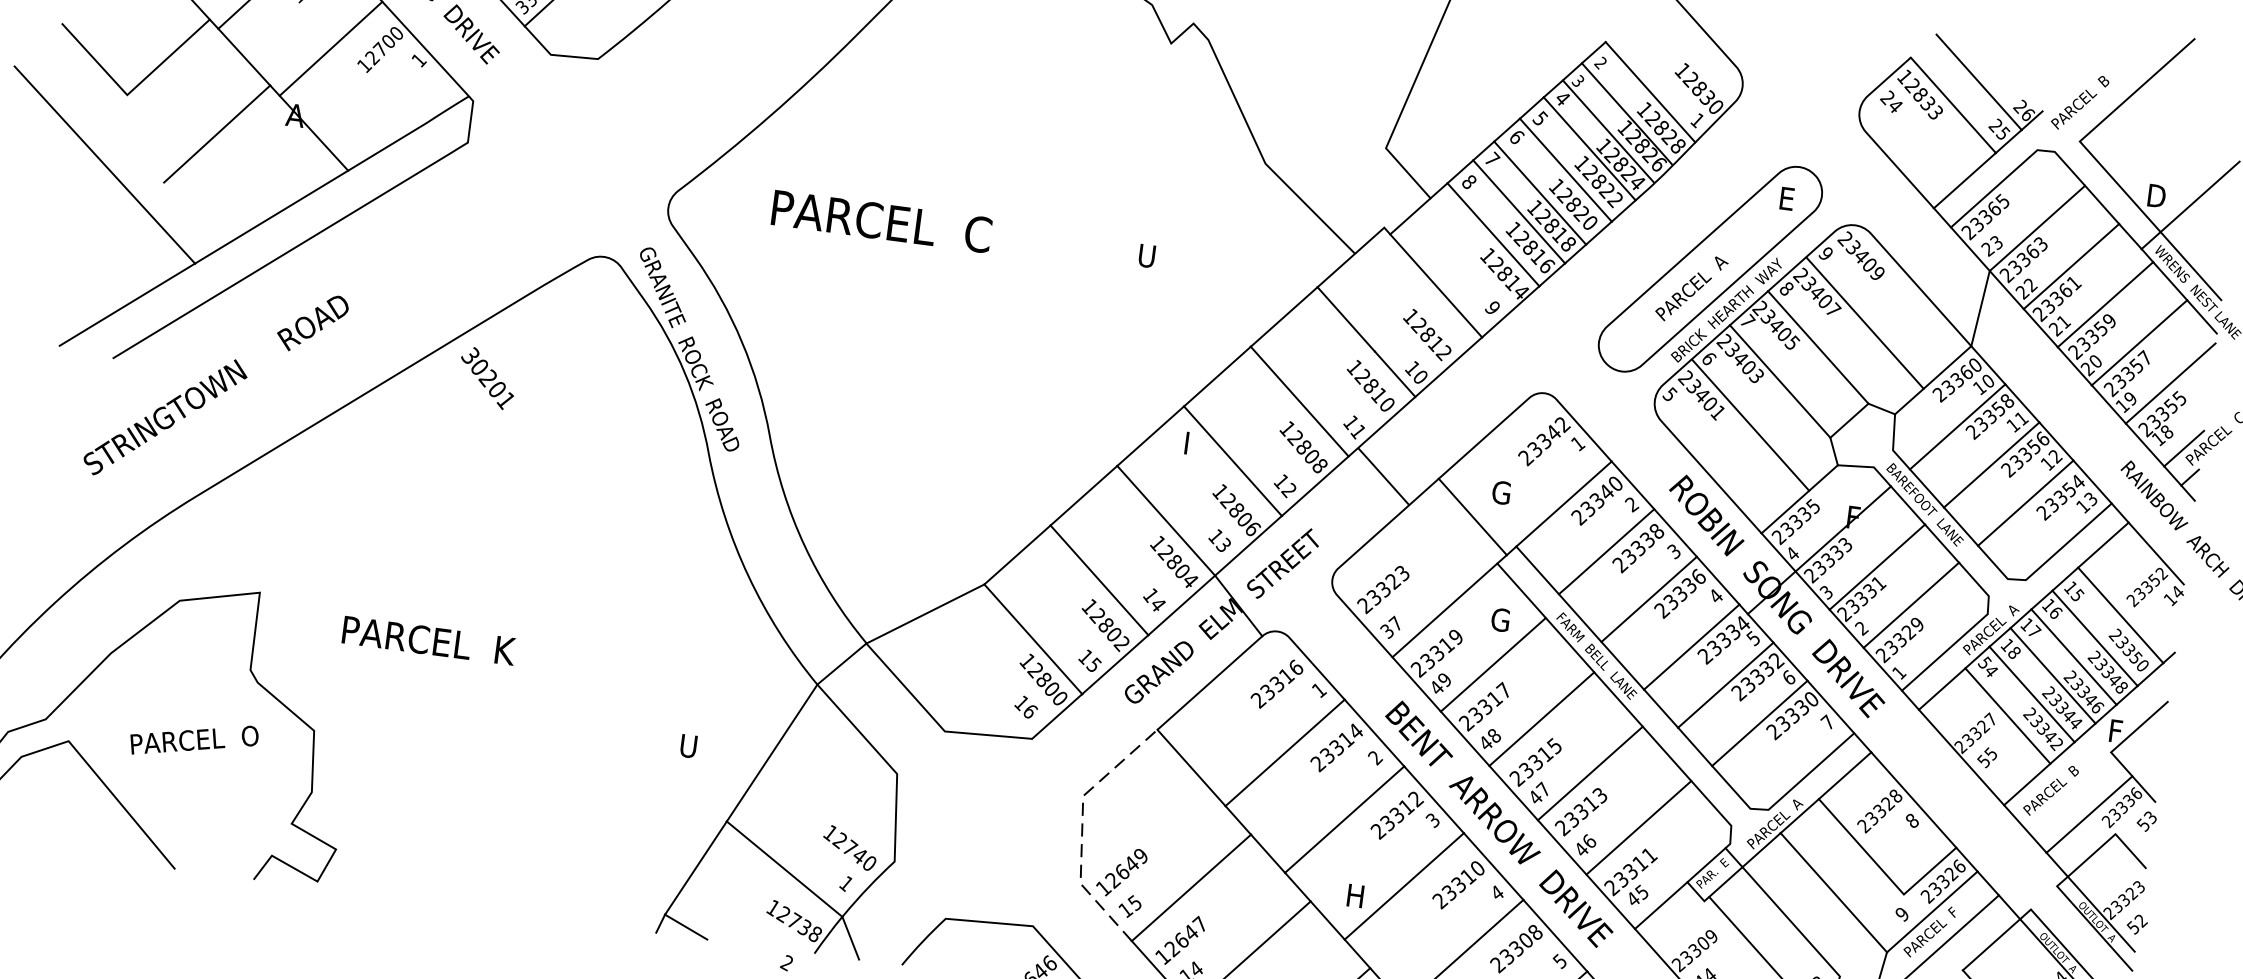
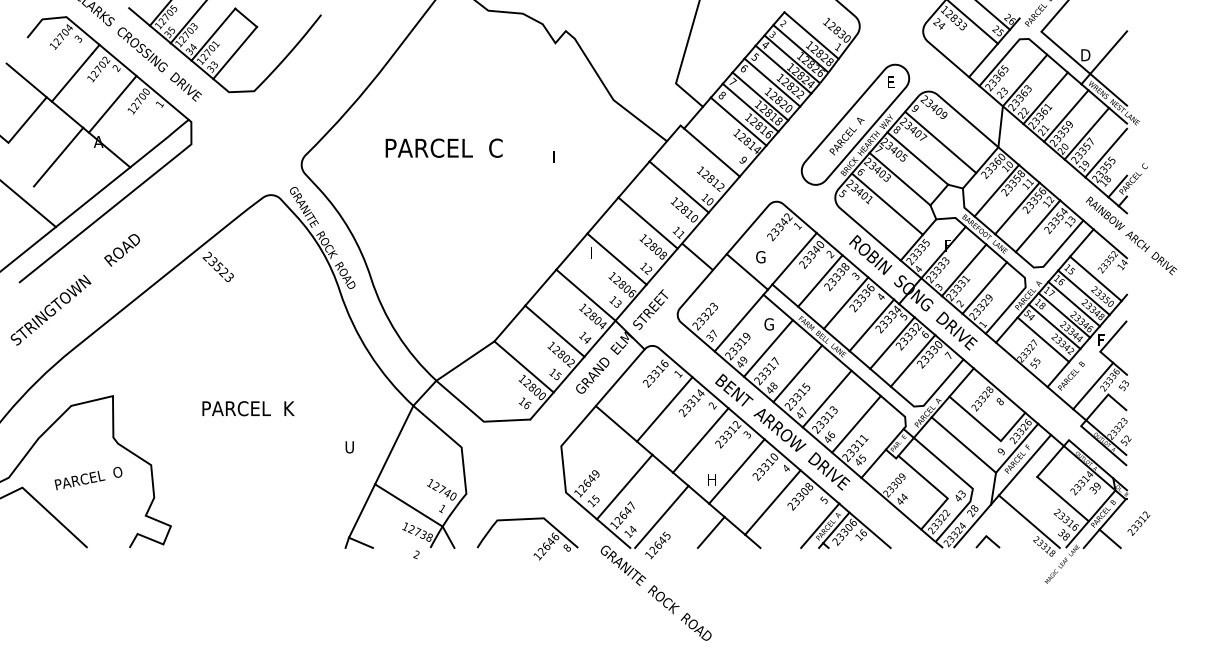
text: (880, 220) -> (443, 147), moved
text: (1147, 257) -> (557, 157), U -> I
text: (486, 376) -> (217, 266), 30201 -> 23523
text: (429, 640) -> (248, 408), moved
line: (1083, 827) -> (563, 462), dashed -> solid

